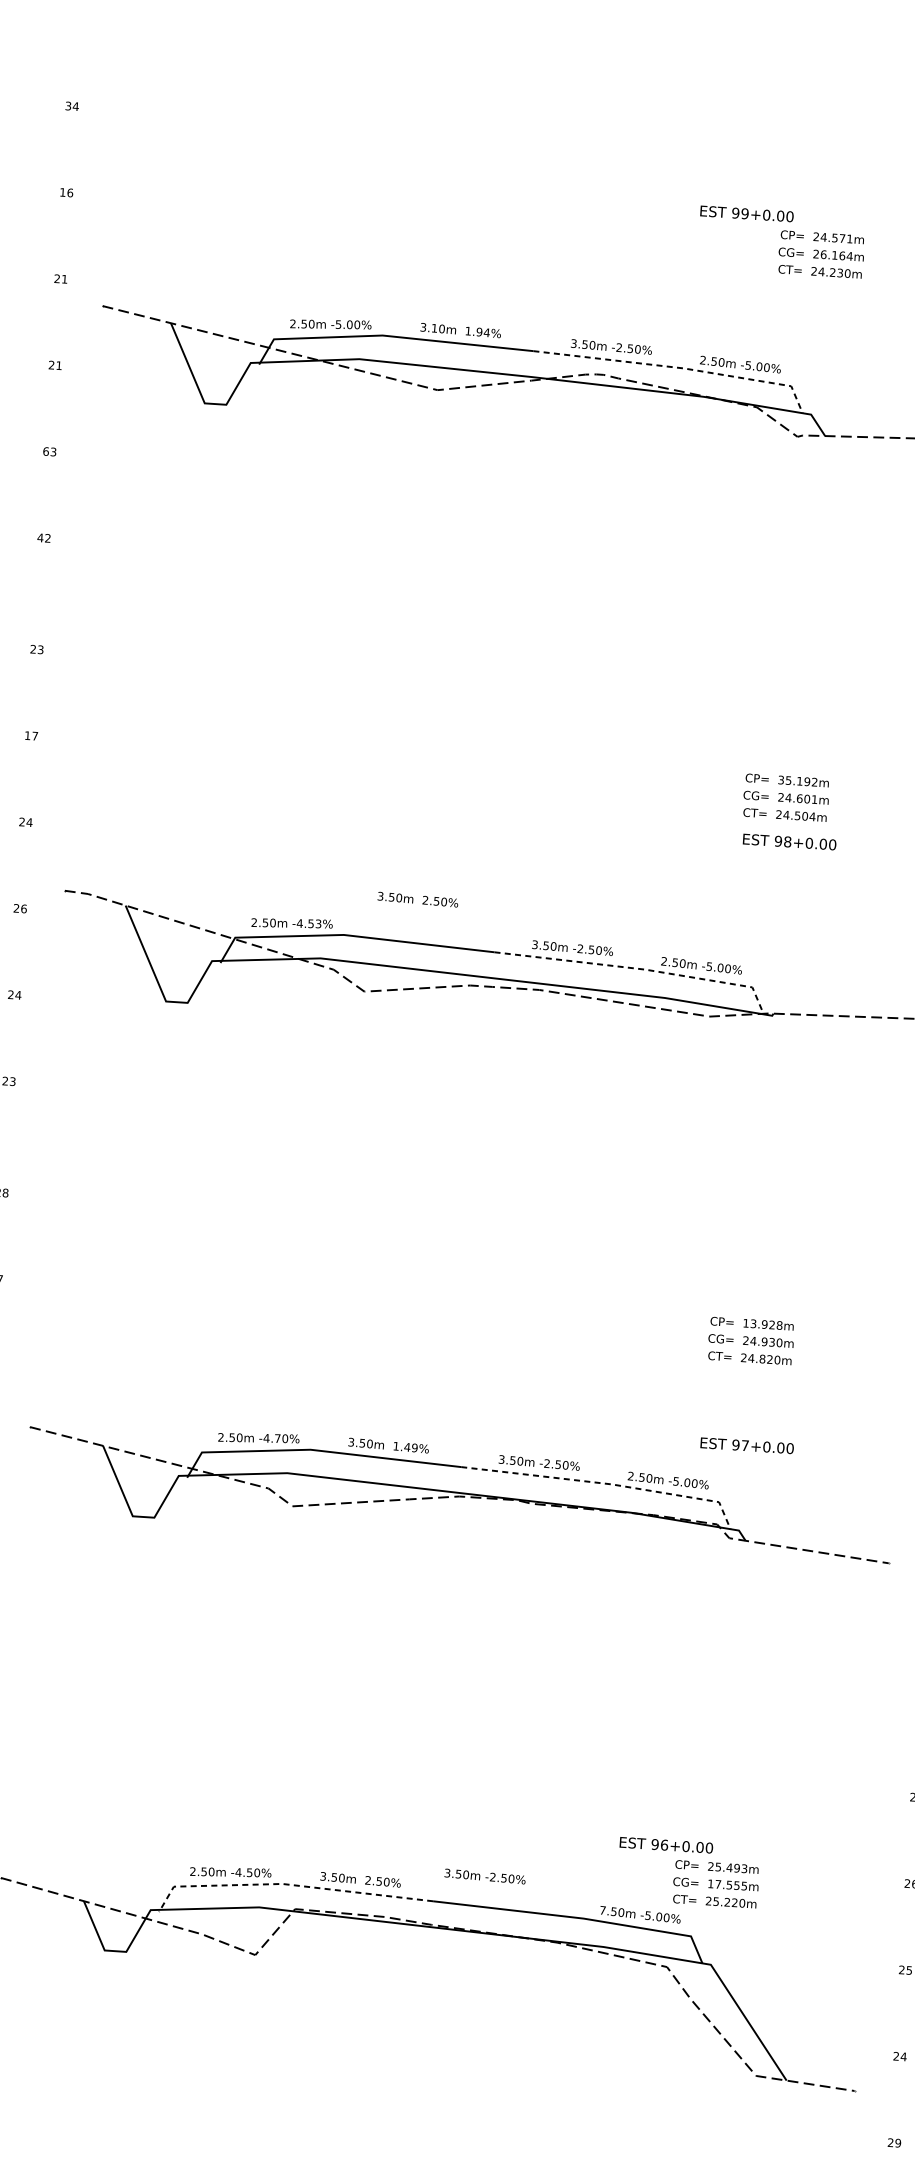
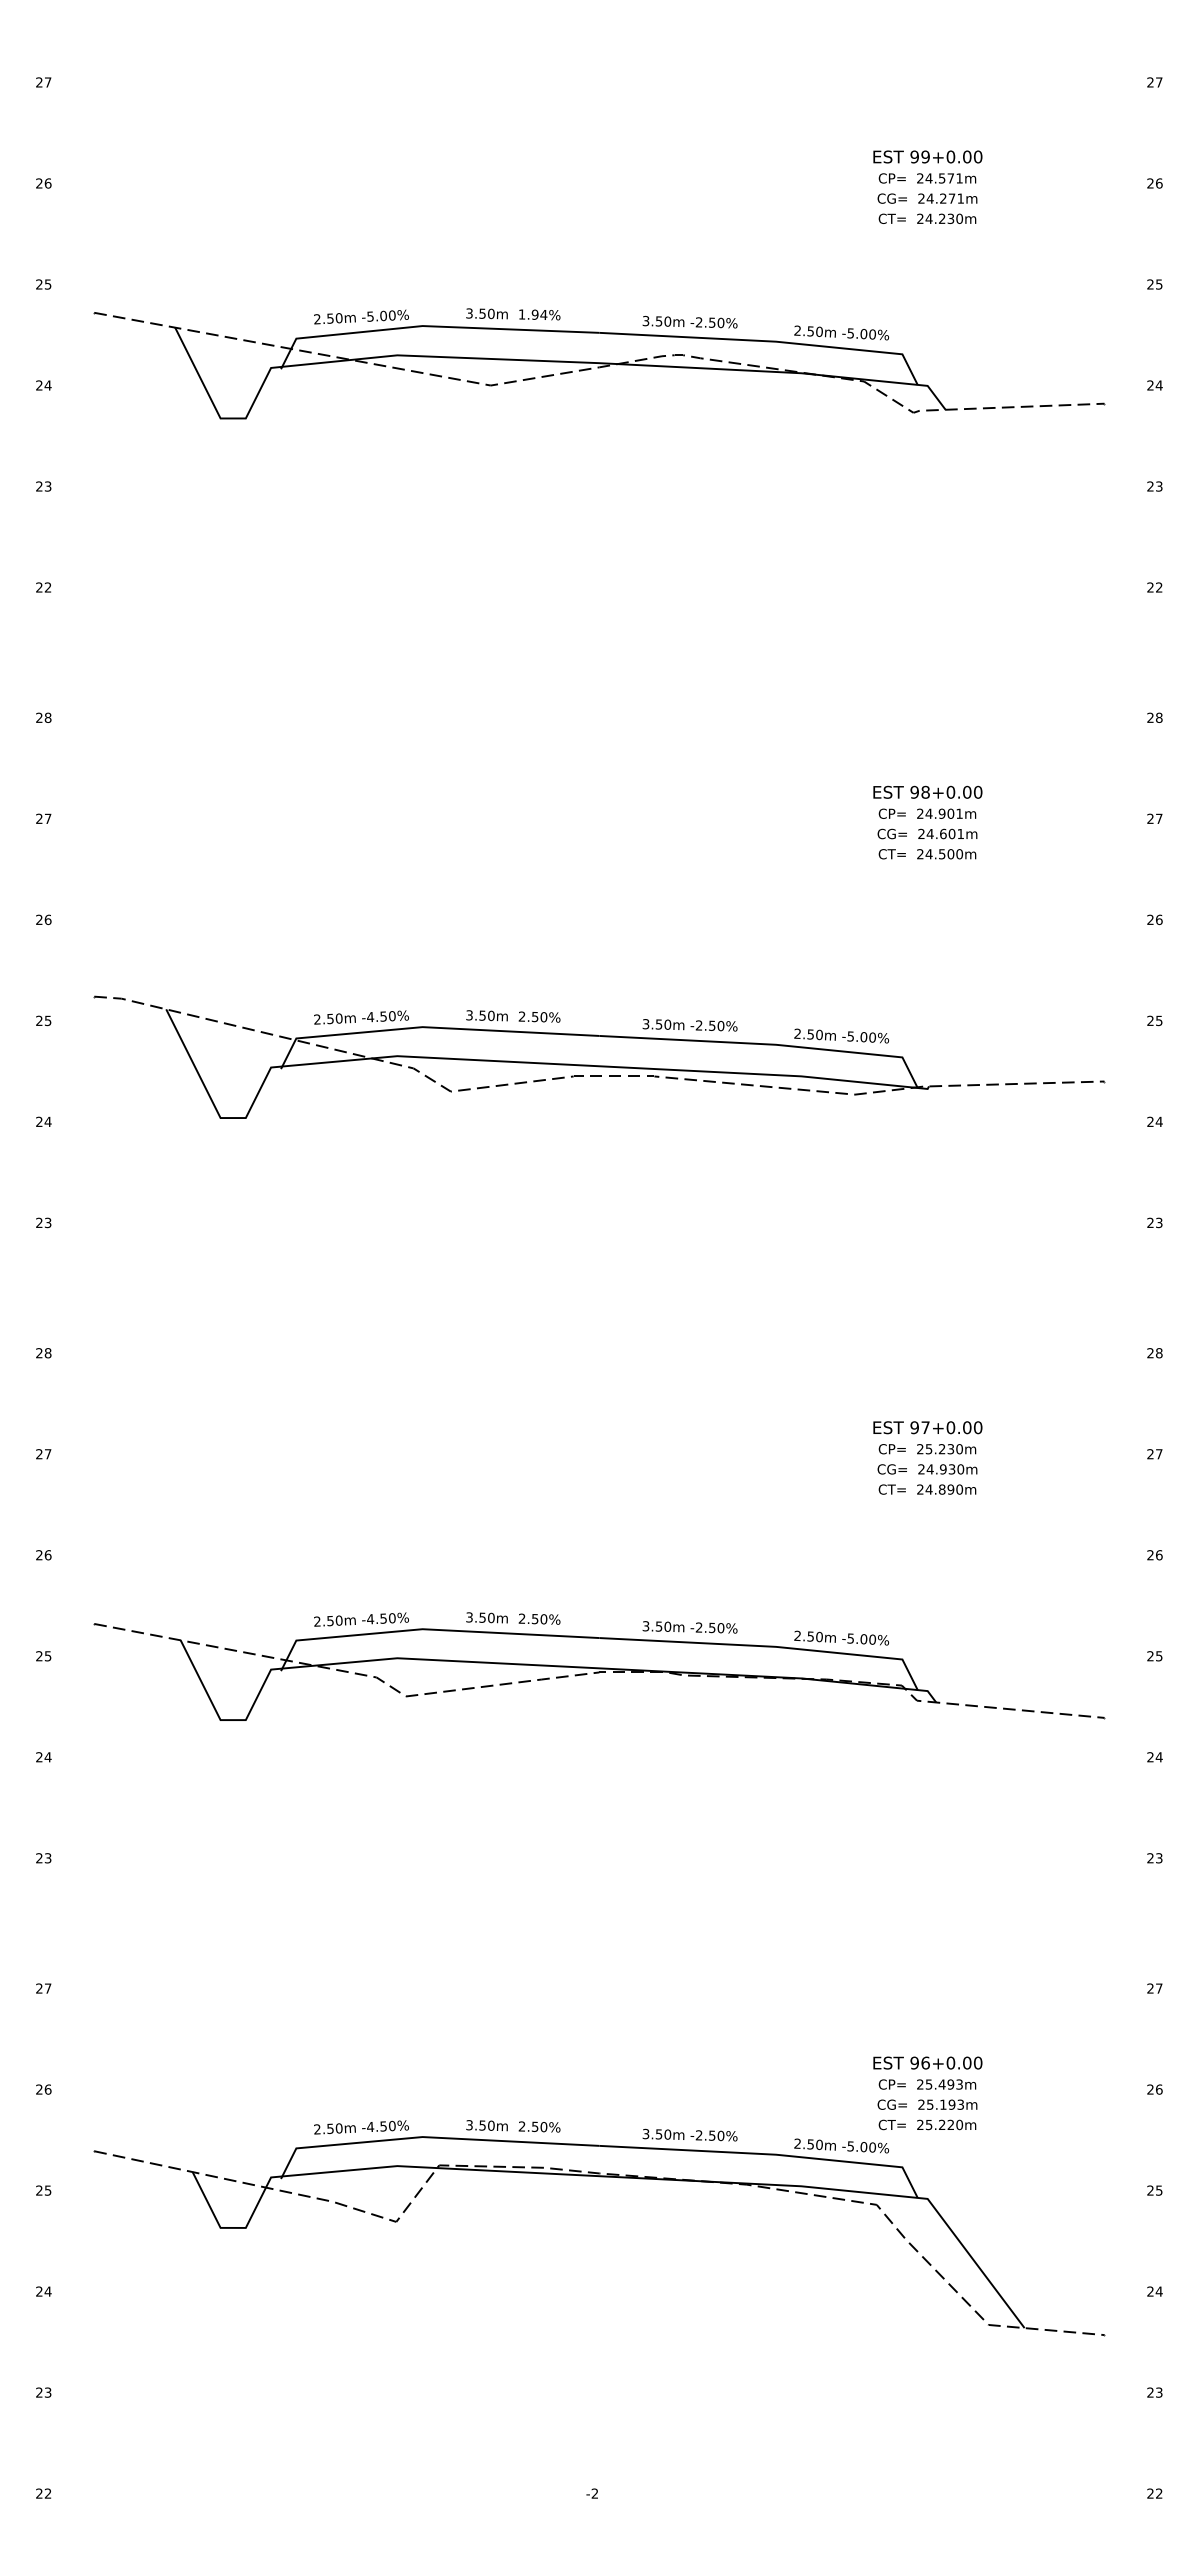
text: (71, 106) -> (43, 82), 34 -> 27
text: (62, 192) -> (39, 183), 16 -> 26
text: (746, 213) -> (927, 156), moved
text: (836, 255) -> (945, 198), 26.164m -> 24.271m
text: (64, 279) -> (47, 284), 21 -> 25
text: (434, 328) -> (482, 313), 3.10m -> 3.50m
text: (58, 365) -> (47, 385), 21 -> 24
line: (679, 367) -> (770, 341), dashed -> solid
text: (46, 451) -> (39, 486), 63 -> 23
text: (39, 537) -> (38, 587), 42 -> 22
text: (40, 649) -> (47, 717), 23 -> 28
text: (27, 735) -> (39, 818), 17 -> 27
text: (797, 780) -> (939, 813), 35.192m -> 24.901m
text: (812, 817) -> (959, 854), 24.504m -> 24.500m
text: (29, 822) -> (47, 919), 24 -> 26
text: (789, 841) -> (927, 791), moved
text: (418, 899) -> (513, 1016), moved
text: (23, 908) -> (47, 1020), 26 -> 25
text: (318, 924) -> (392, 1016), -4.53% -> -4.50%
line: (640, 969) -> (770, 1044), dashed -> solid
text: (762, 1324) -> (939, 1449), 13.928m -> 25.230m
text: (769, 1359) -> (950, 1489), 24.820m -> 24.890m
text: (277, 1438) -> (383, 1618), -4.70% -> -4.50%
text: (746, 1445) -> (927, 1427), moved
text: (405, 1446) -> (532, 1618), 1.49% -> 2.50%
line: (607, 1483) -> (770, 1646), dashed -> solid
text: (666, 1844) -> (927, 2062), moved
text: (484, 1875) -> (689, 2134), moved
line: (287, 1884) -> (428, 2137), dashed -> solid
text: (727, 1884) -> (940, 2104), 17.555m -> 25.193m
text: (602, 1910) -> (797, 2143), 7.50m -> 2.50m
text: (897, 2143) -> (1158, 2392), 29 -> 23

